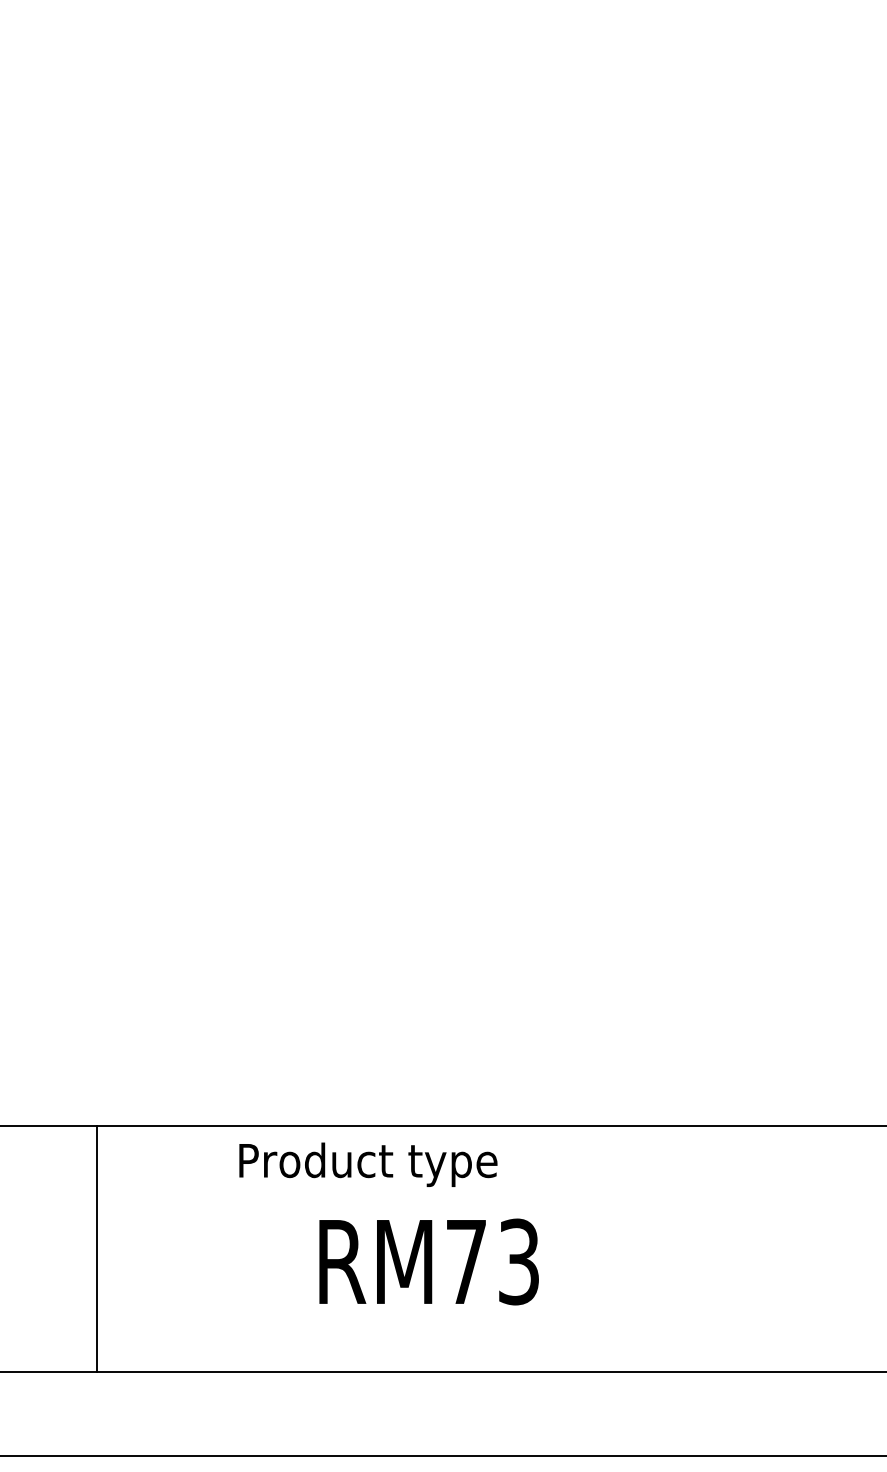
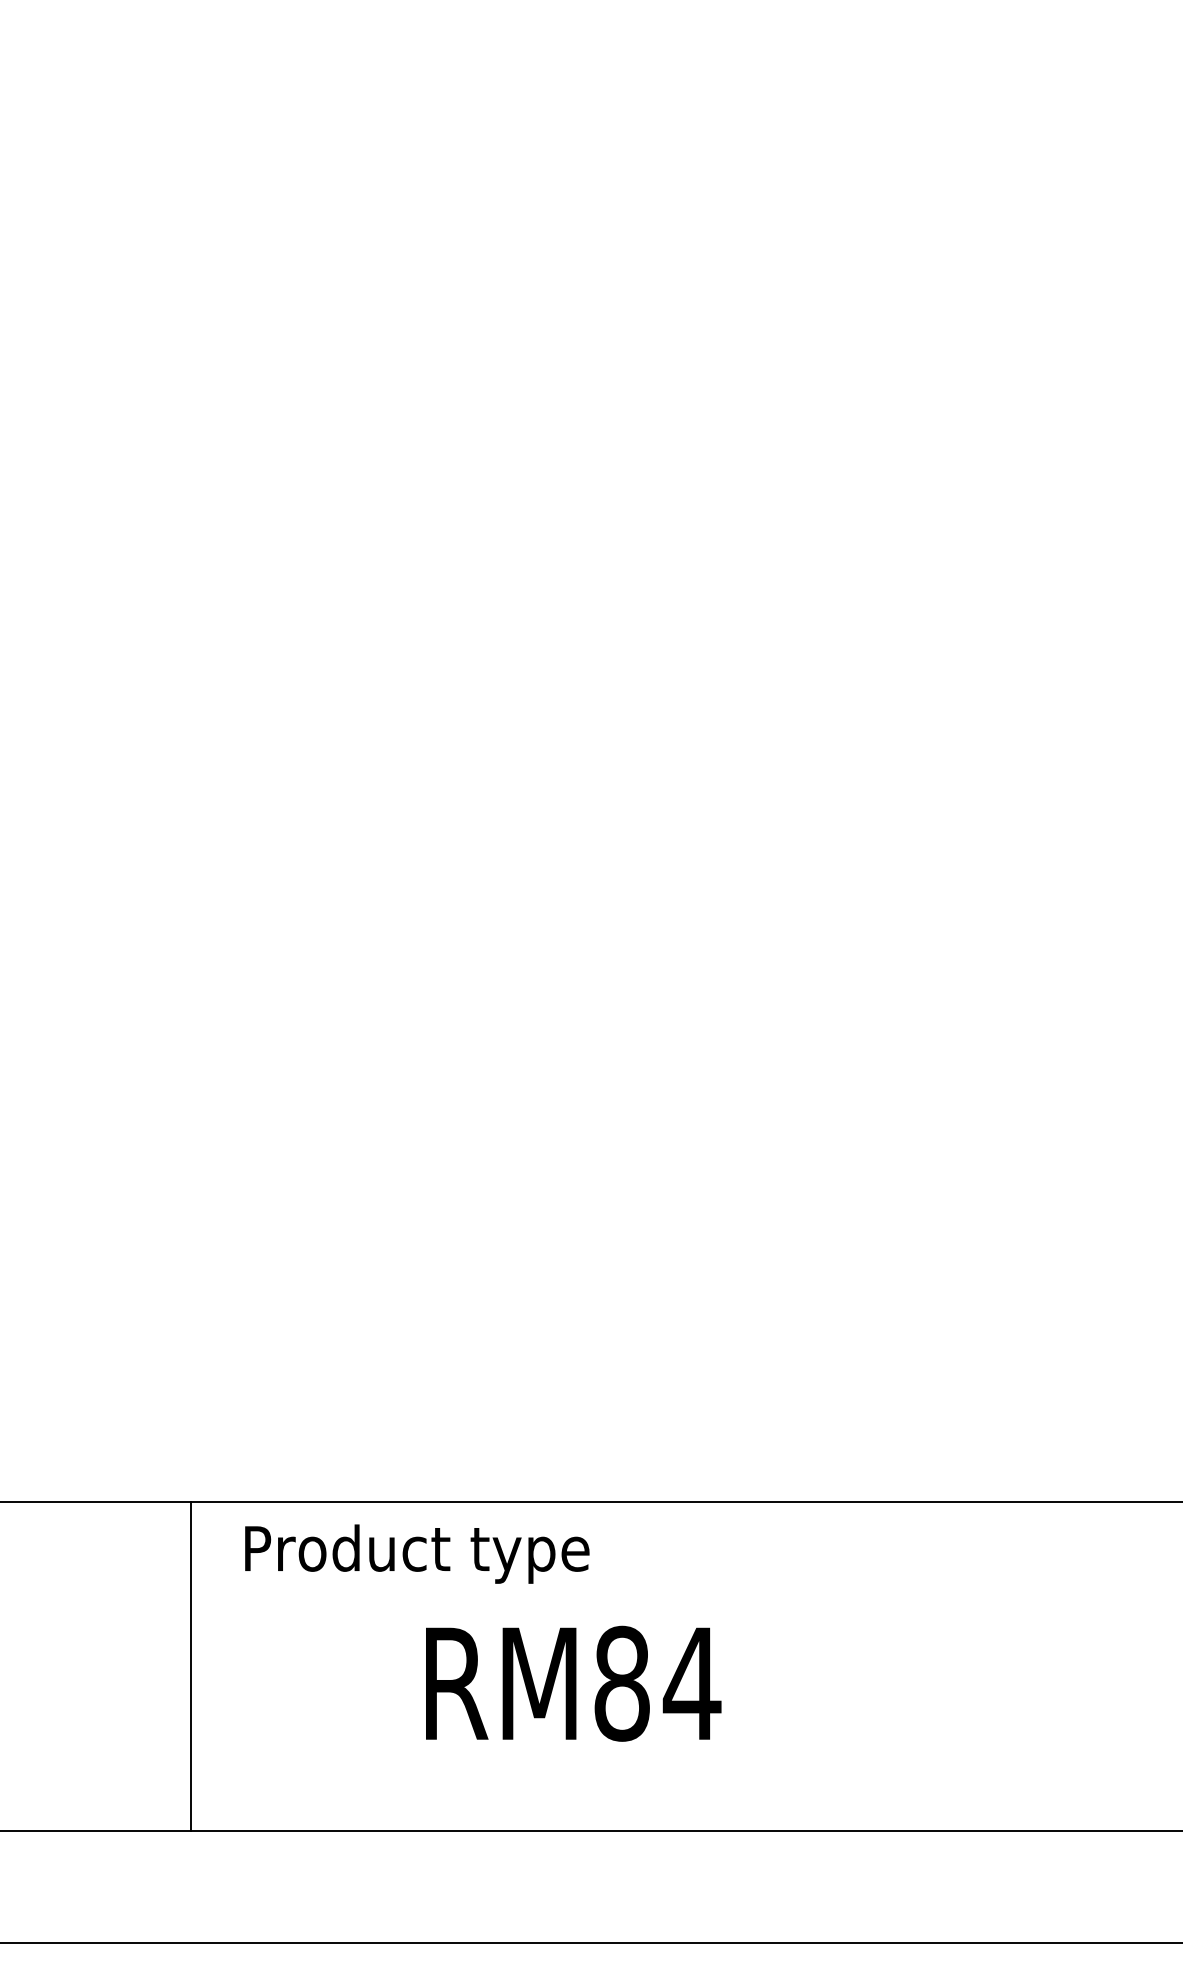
text: (368, 1164) -> (417, 1553), moved
line: (96, 1248) -> (190, 1665), moved
text: (492, 1261) -> (657, 1683), RM73 -> RM84

